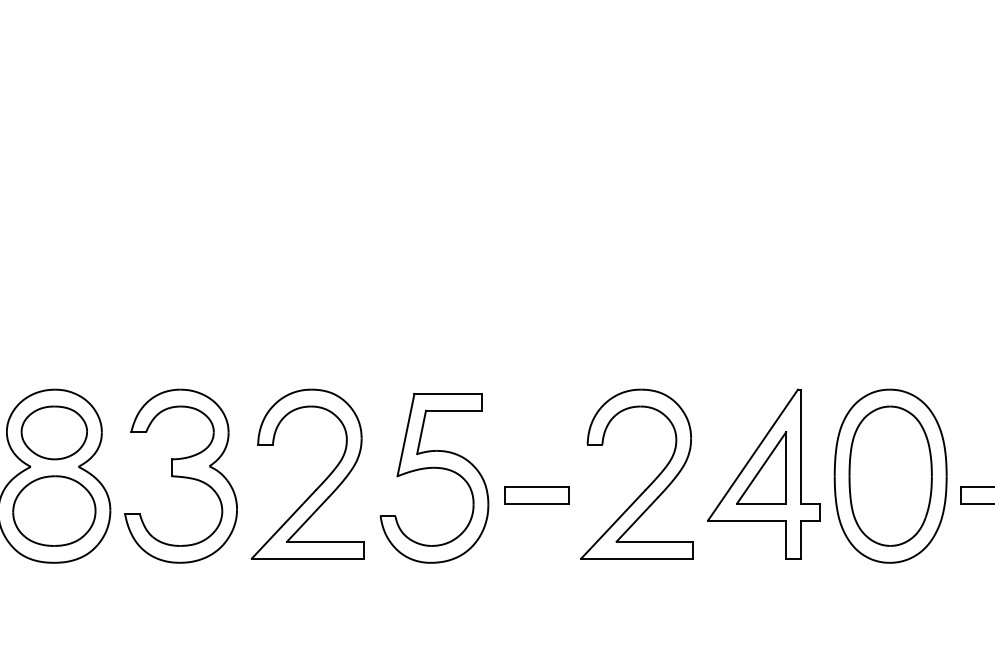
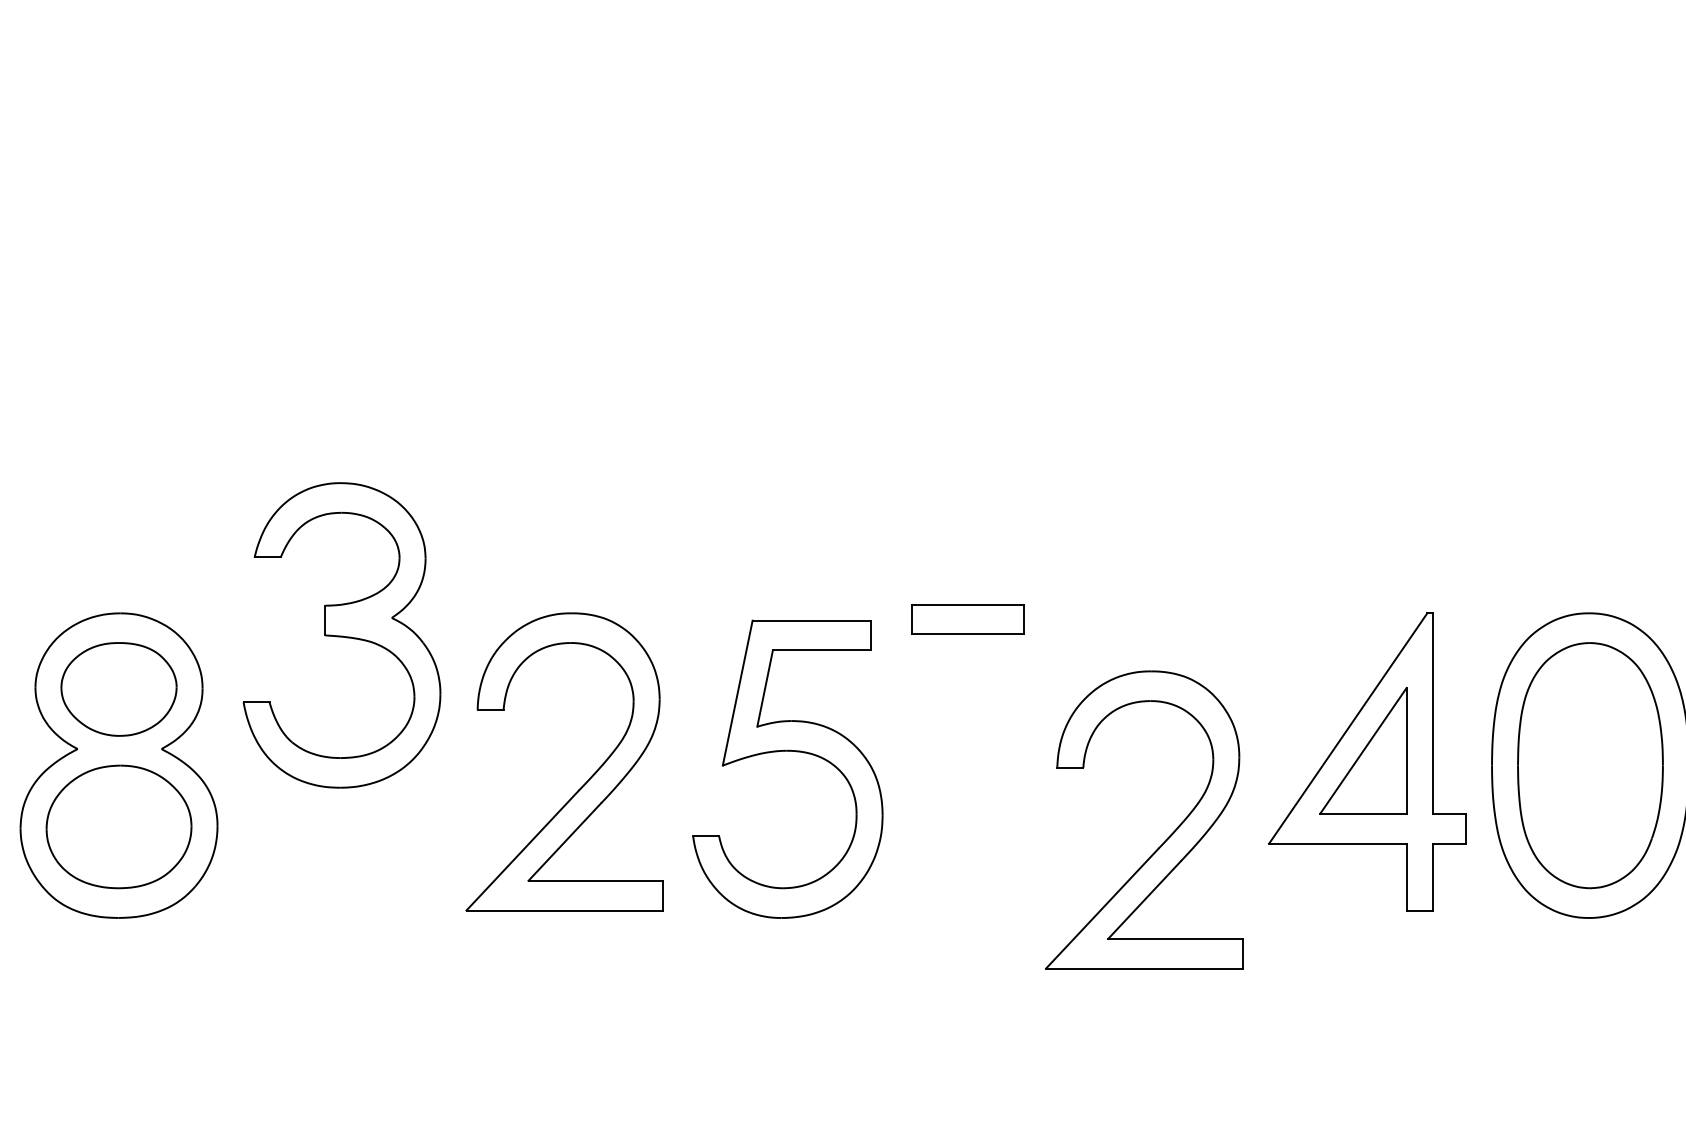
part: (180, 475) -> (340, 634), moved
part: (648, 485) -> (1164, 839), moved
part: (536, 495) -> (967, 620), moved

